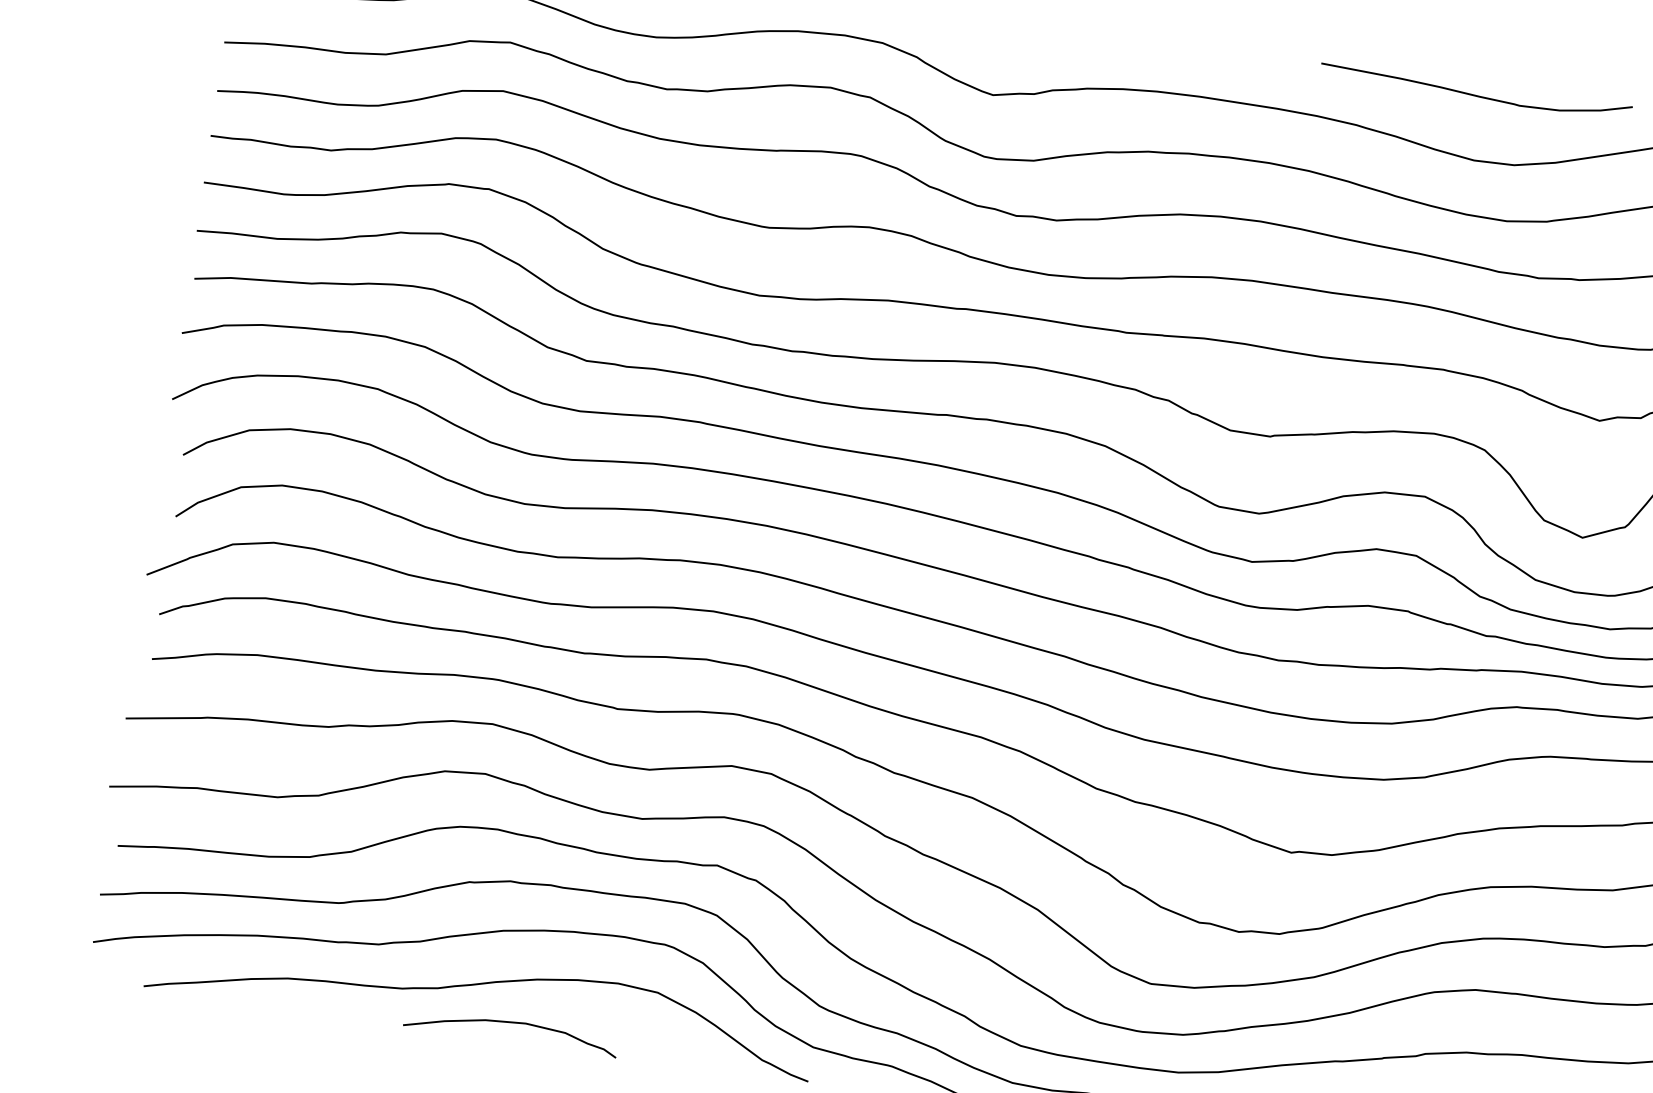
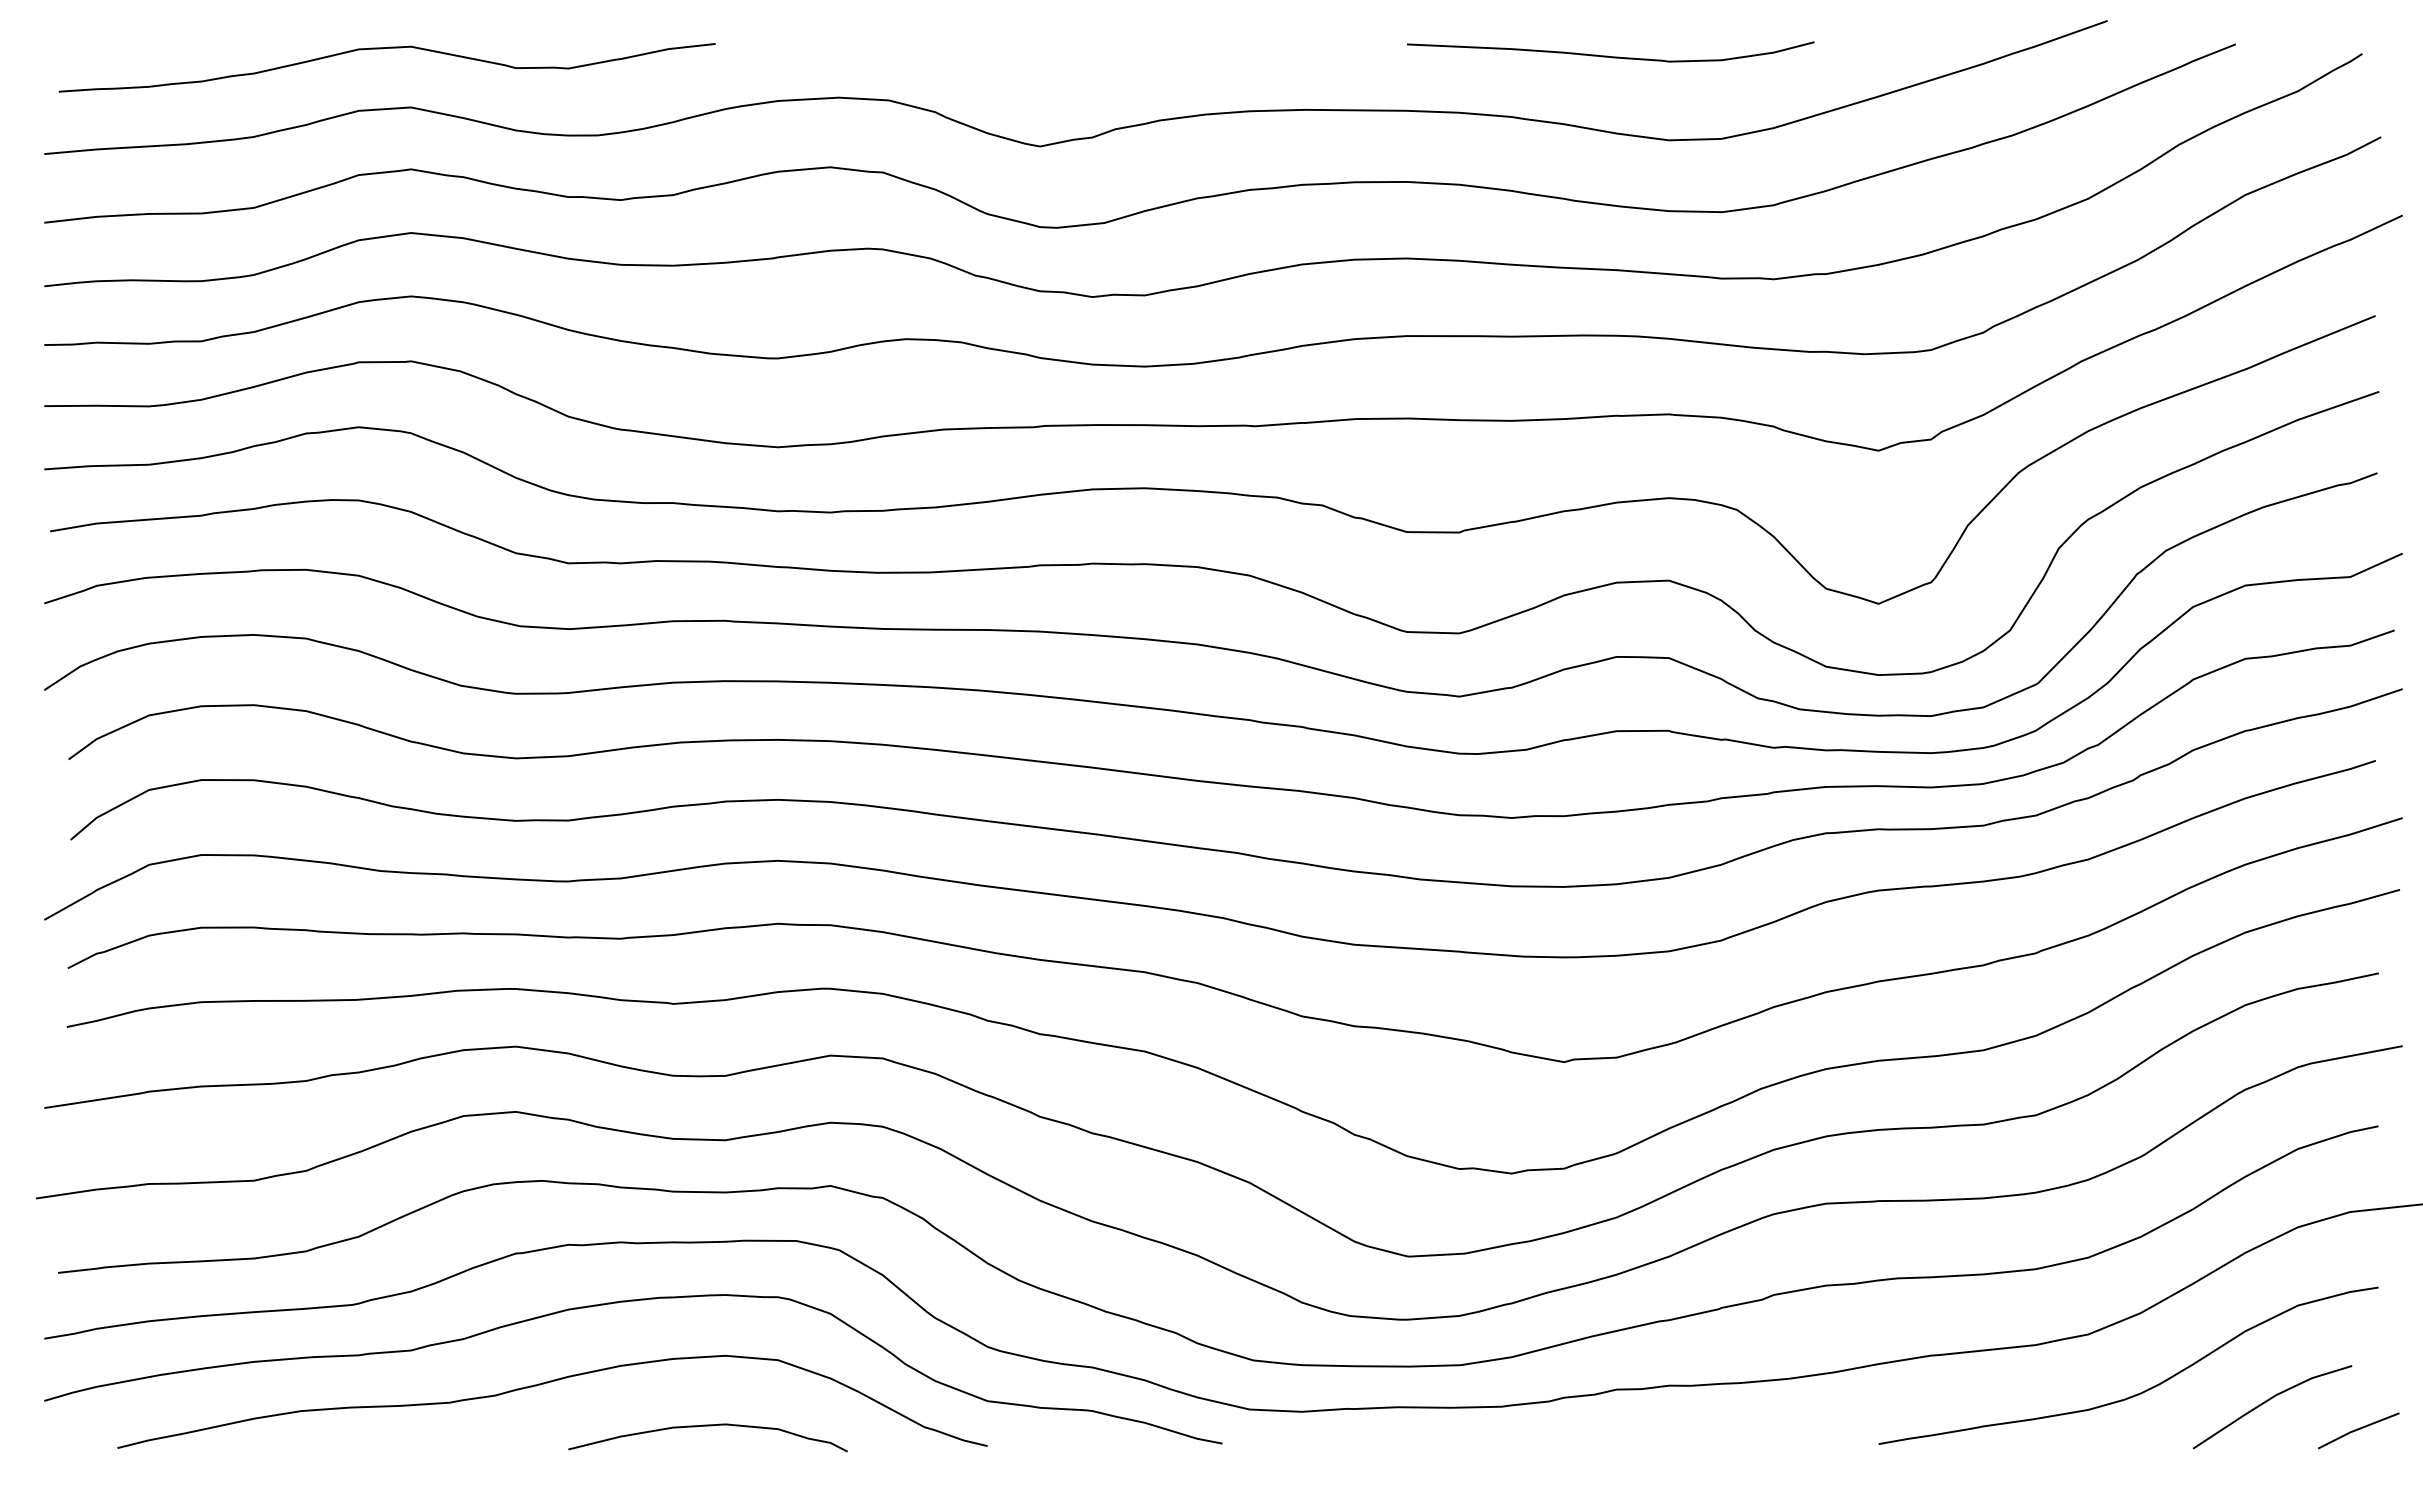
curve: (1473, 94) -> (1607, 55), moved
curve: (511, 1023) -> (707, 1426), moved

